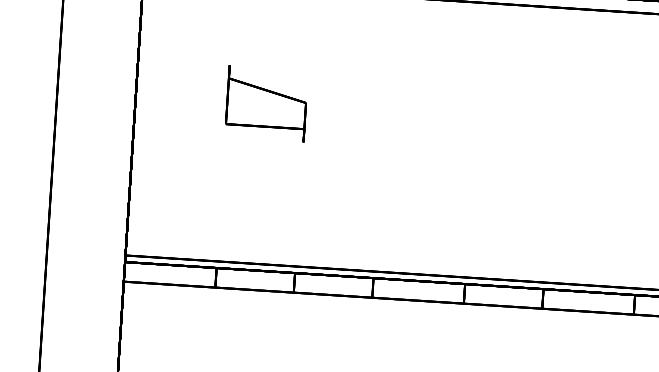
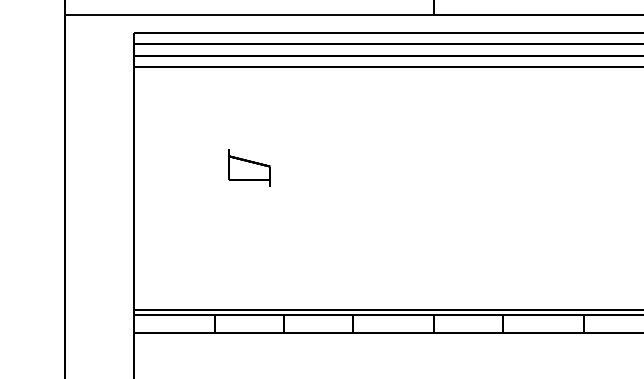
part: (266, 104) -> (249, 168), size x0.6

